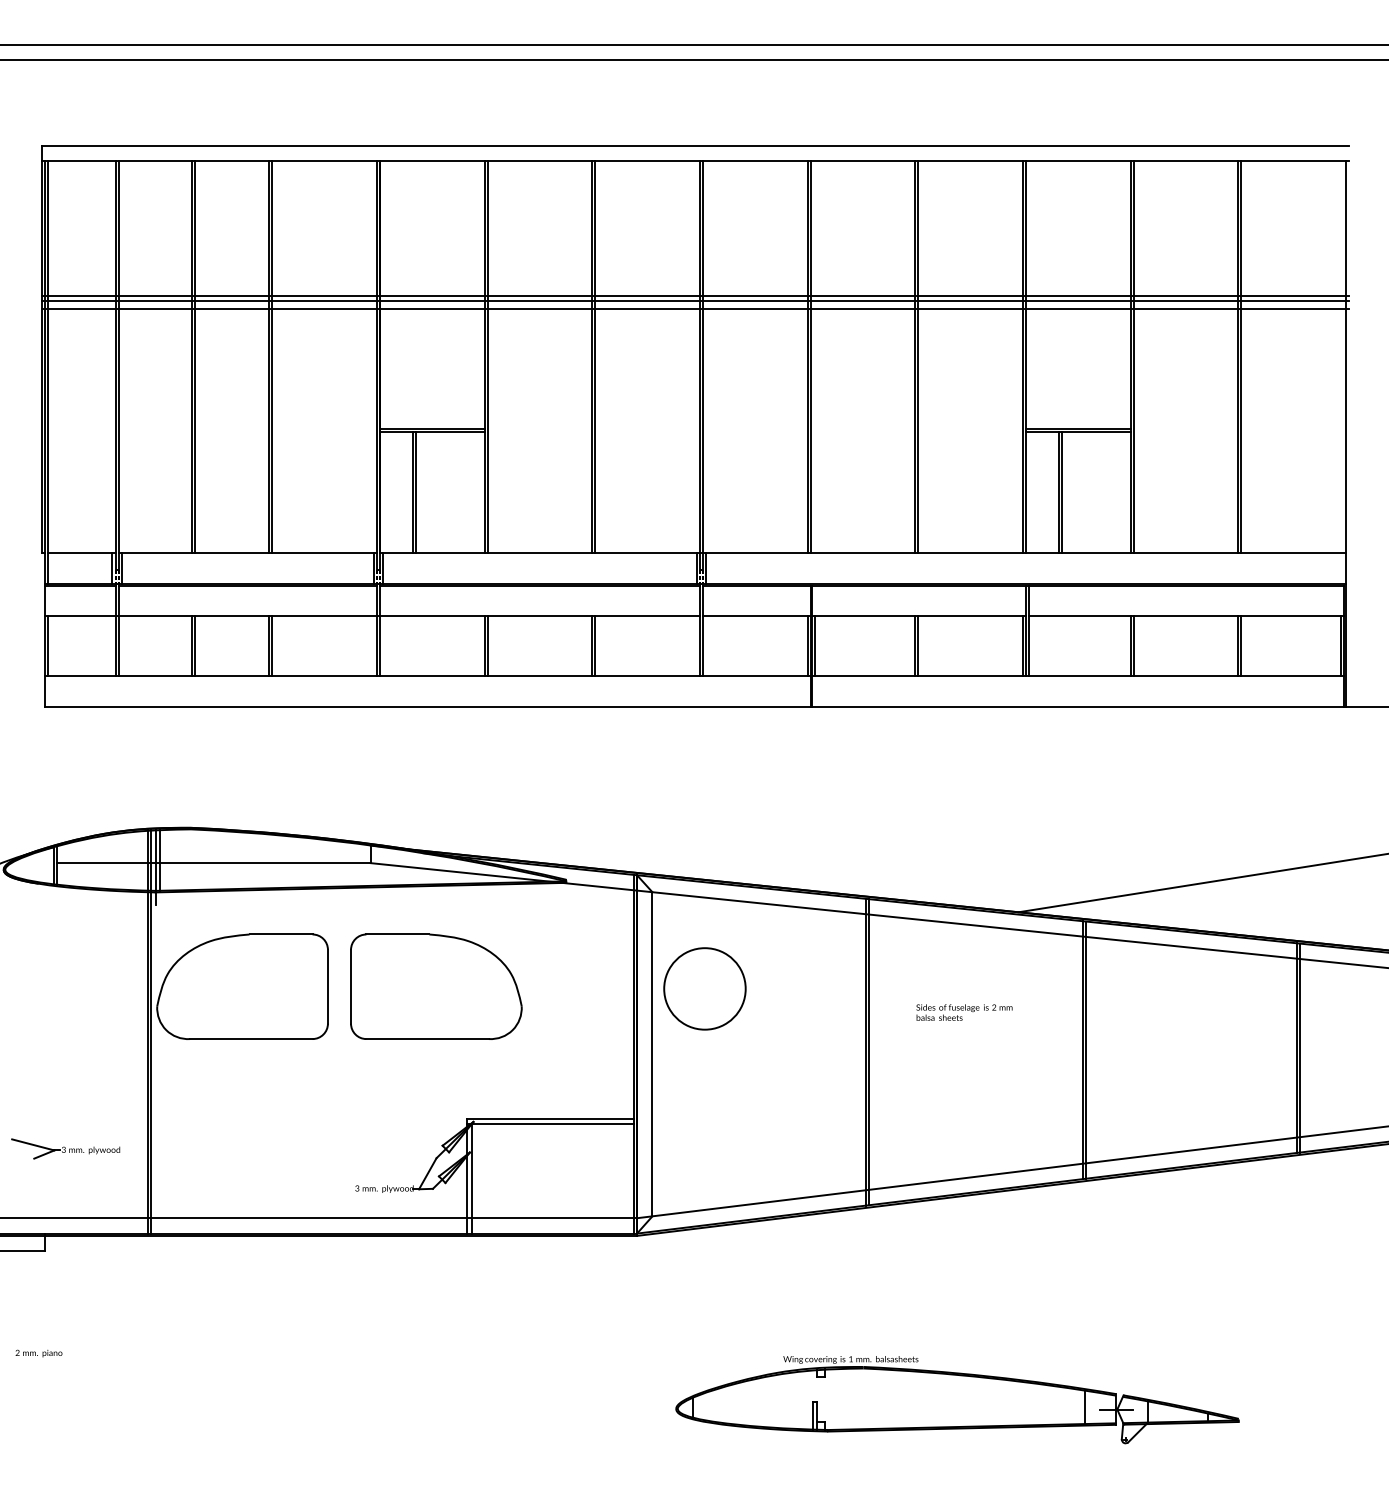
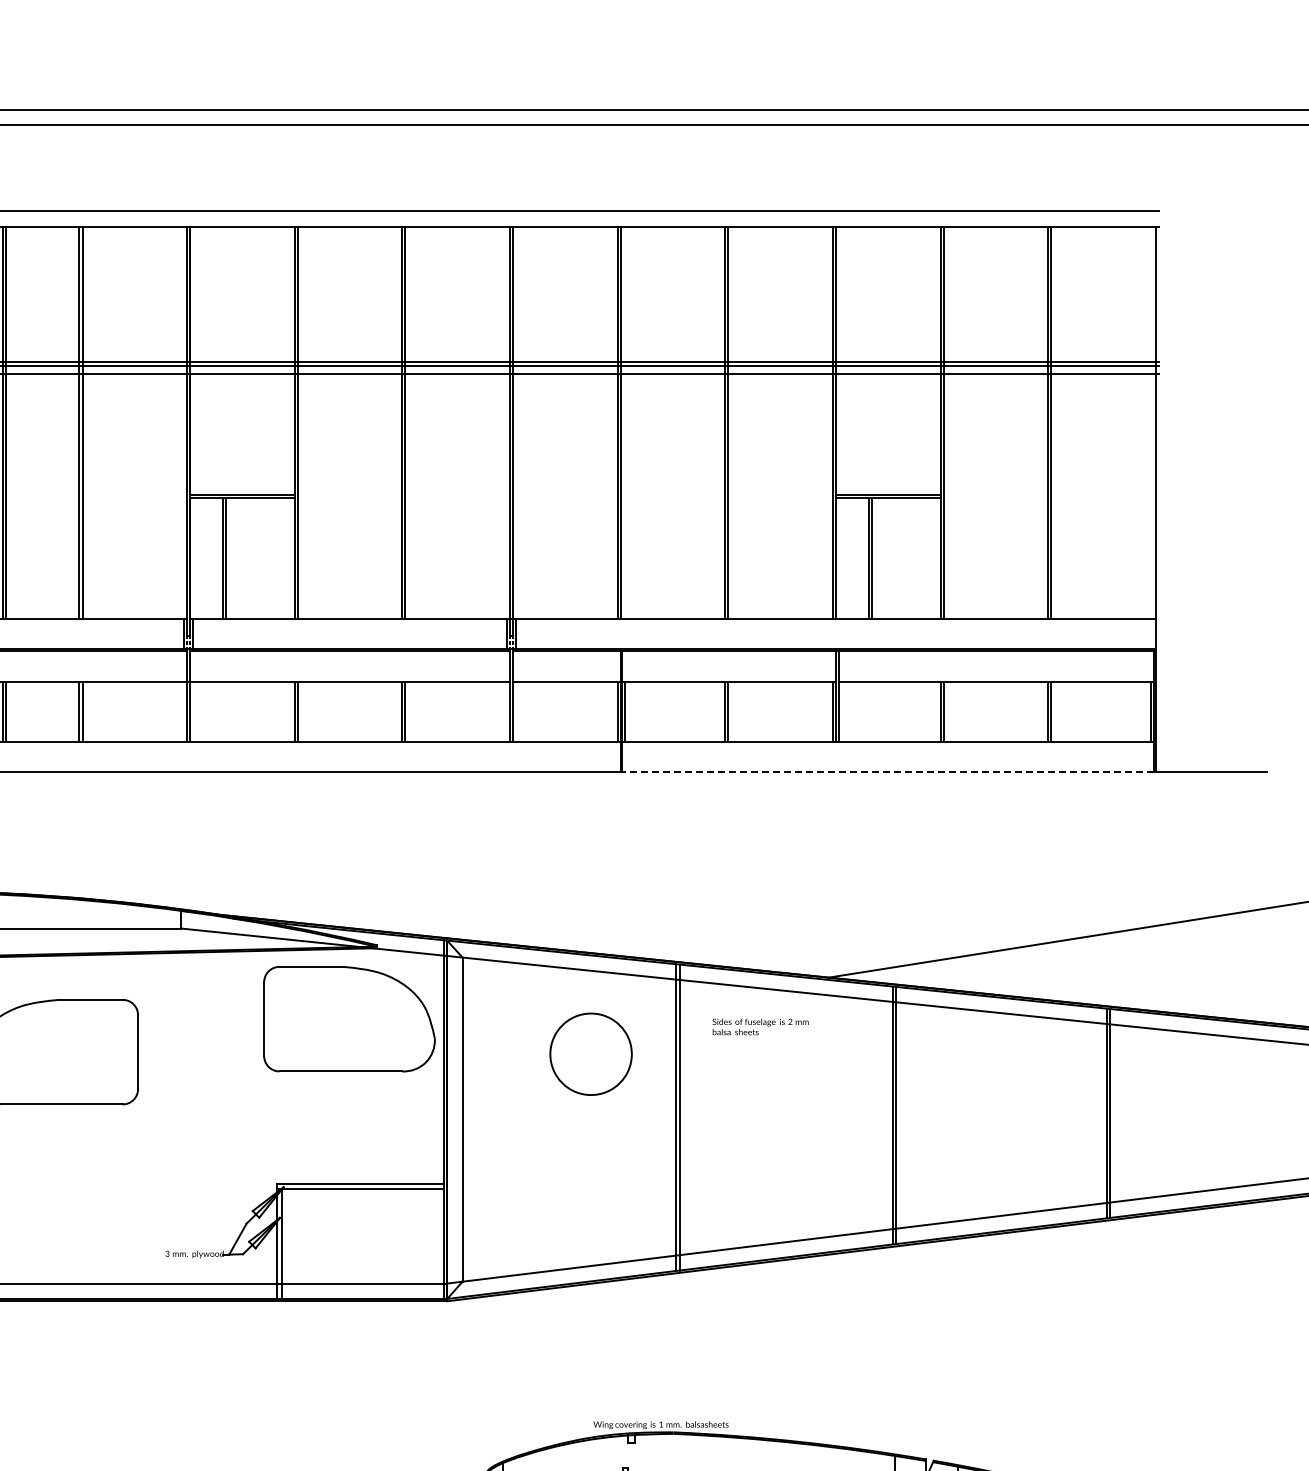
line: (1077, 707) -> (887, 772), solid -> dashed
part: (436, 986) -> (349, 1018), moved
circle: (704, 988) -> (590, 1053), moved
text: (964, 1012) -> (760, 1026), moved

